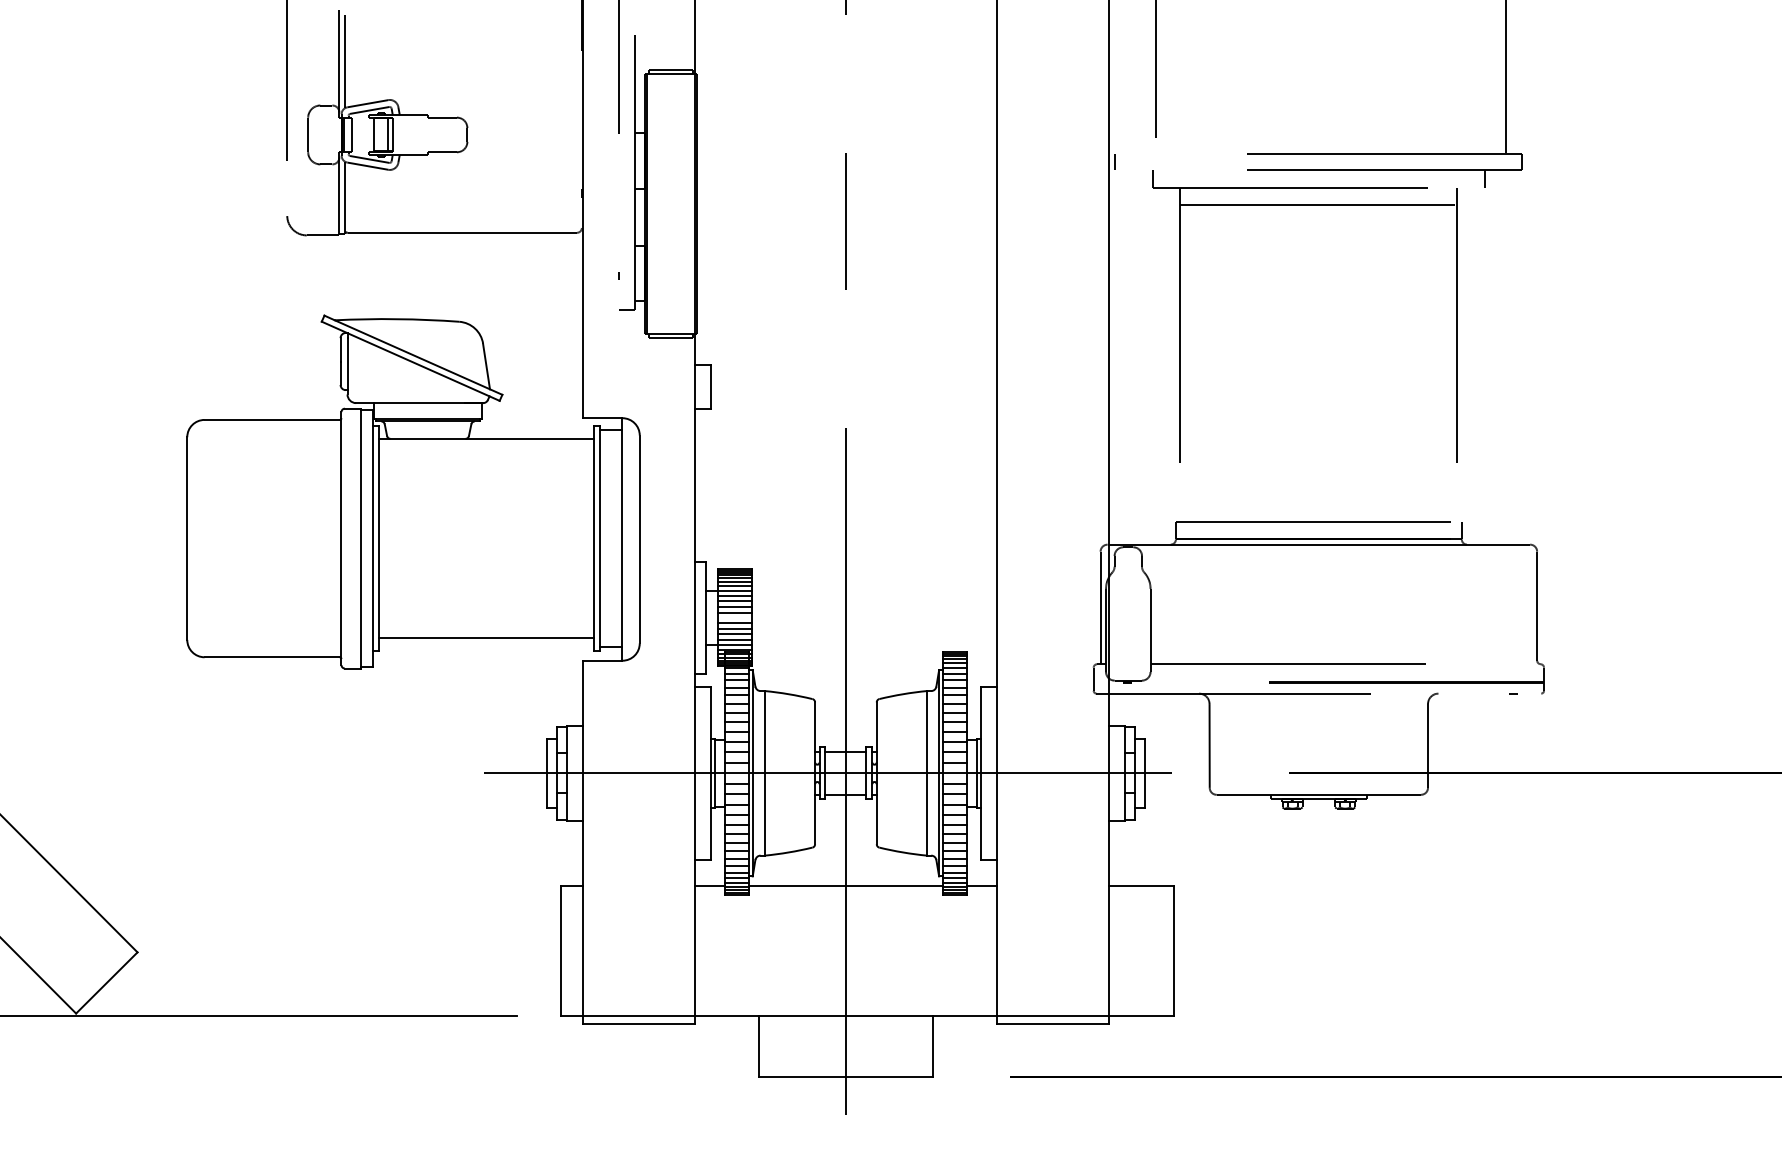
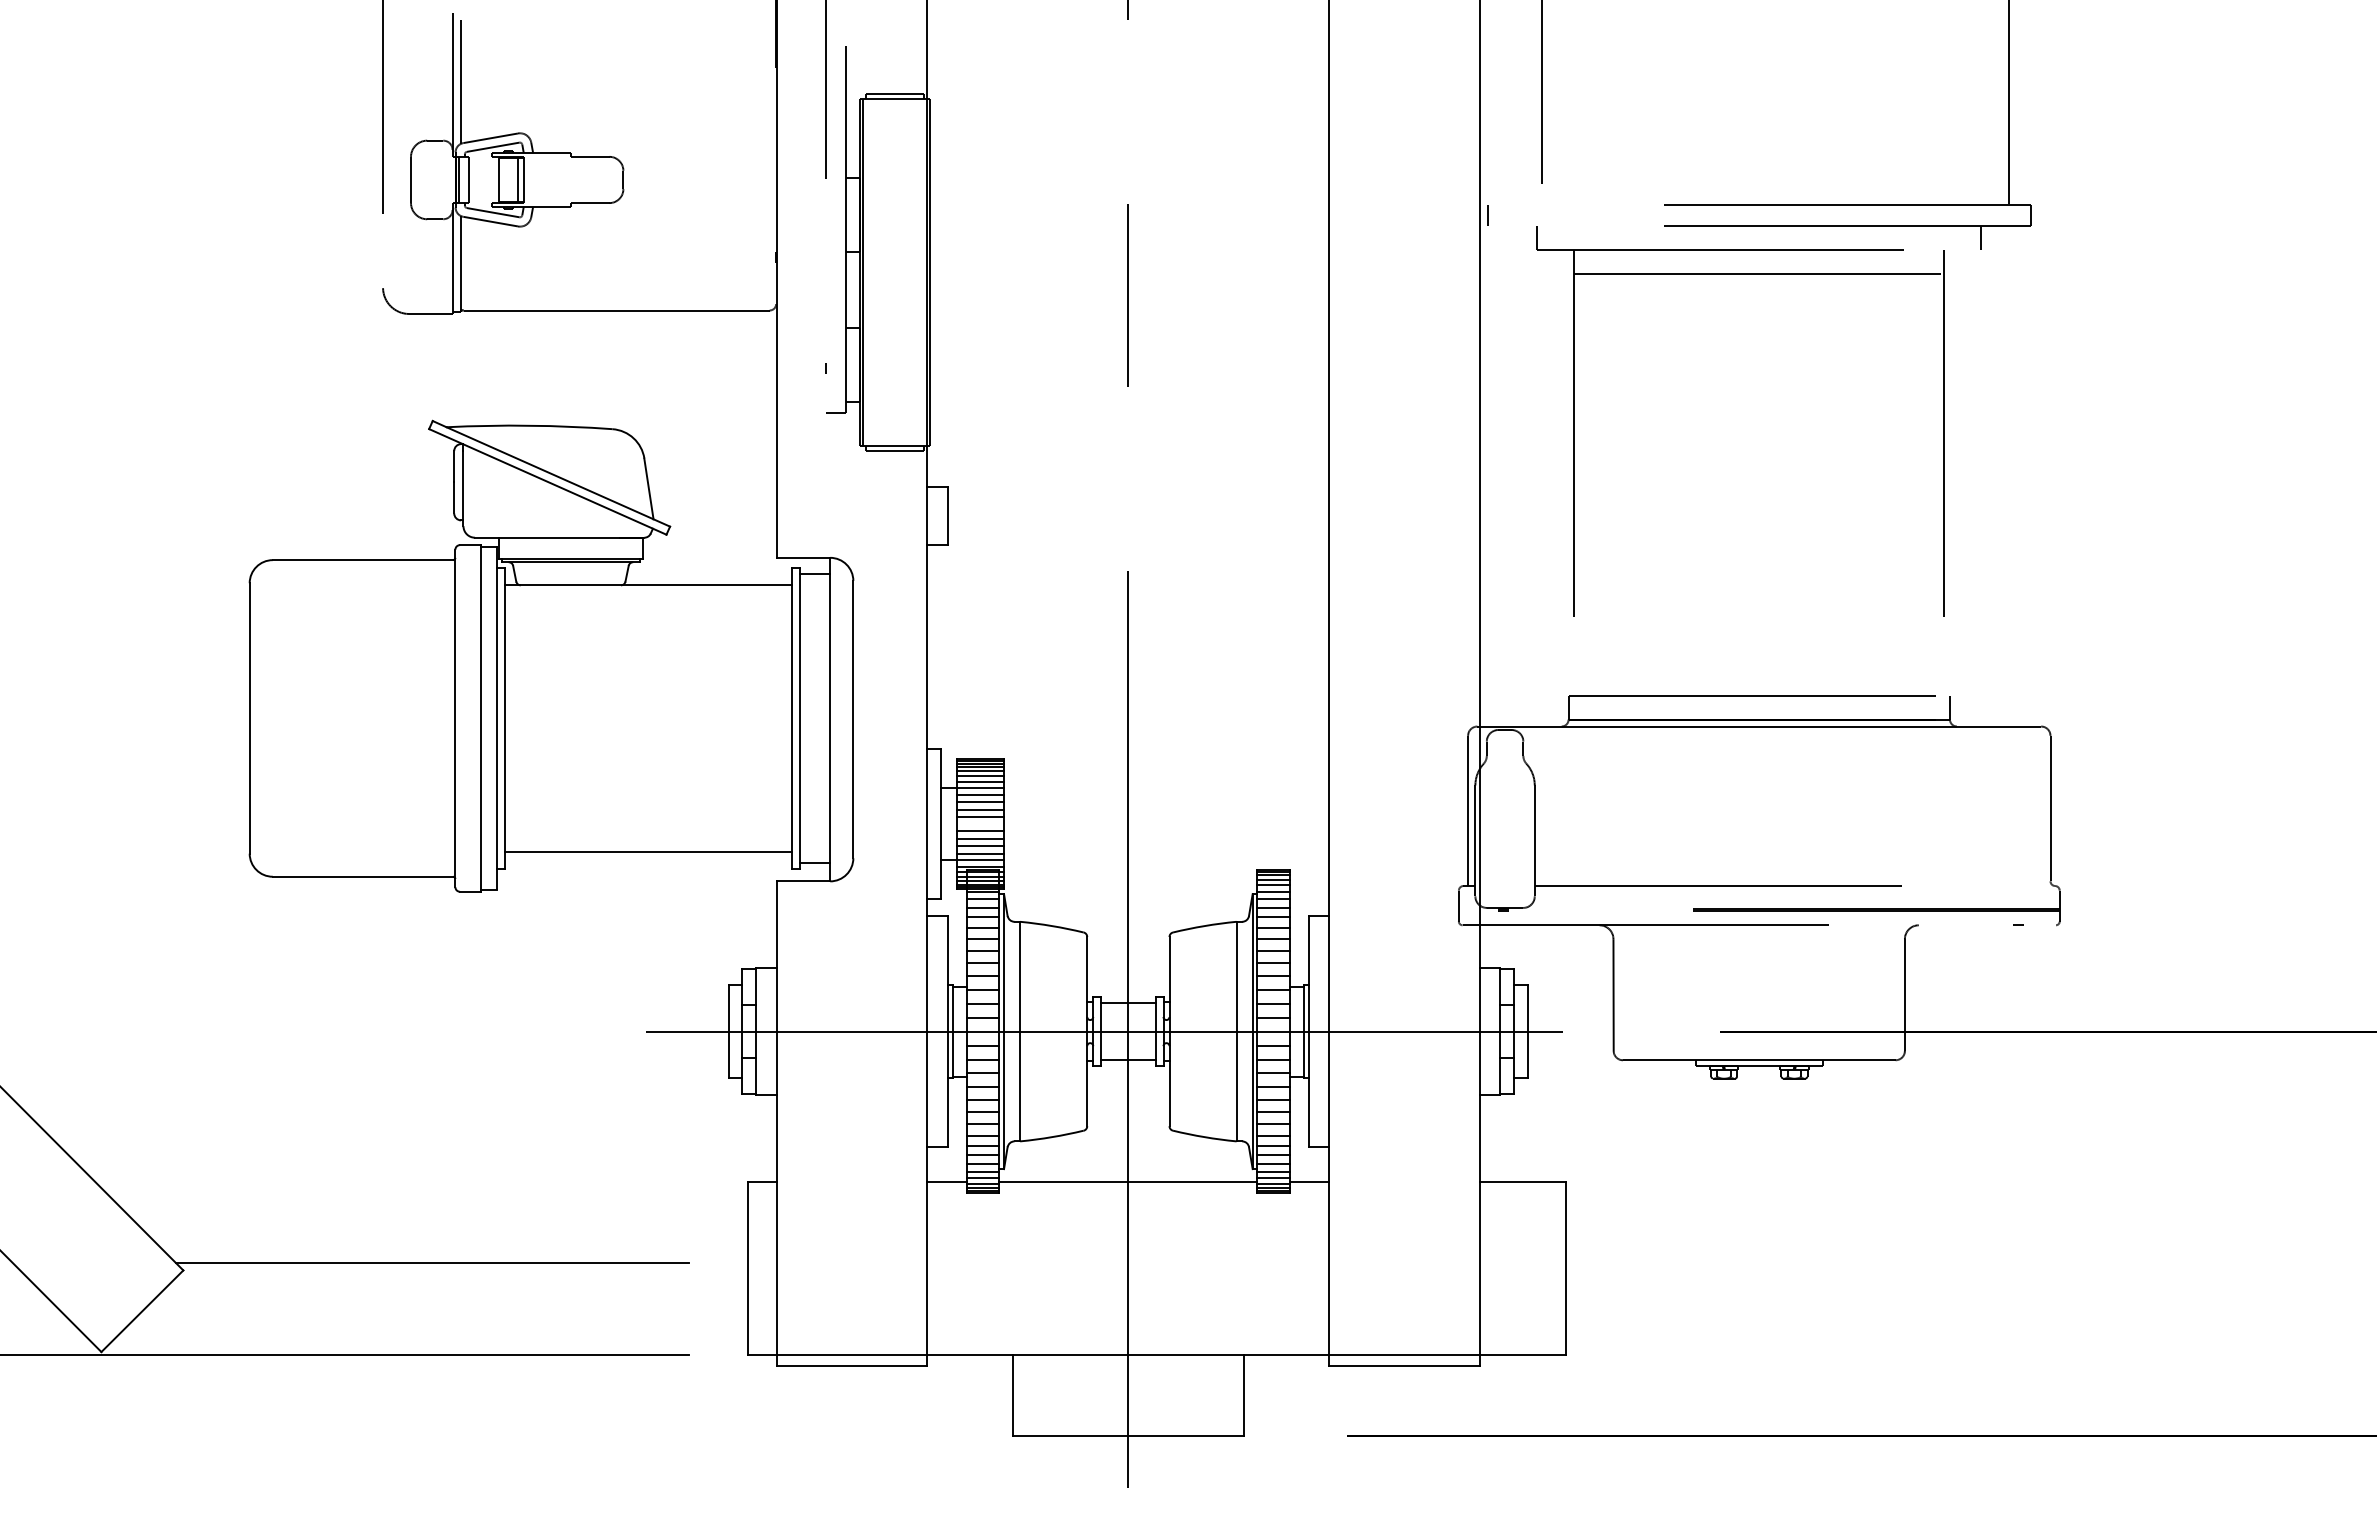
line: (324, 946) -> (432, 1262), added

